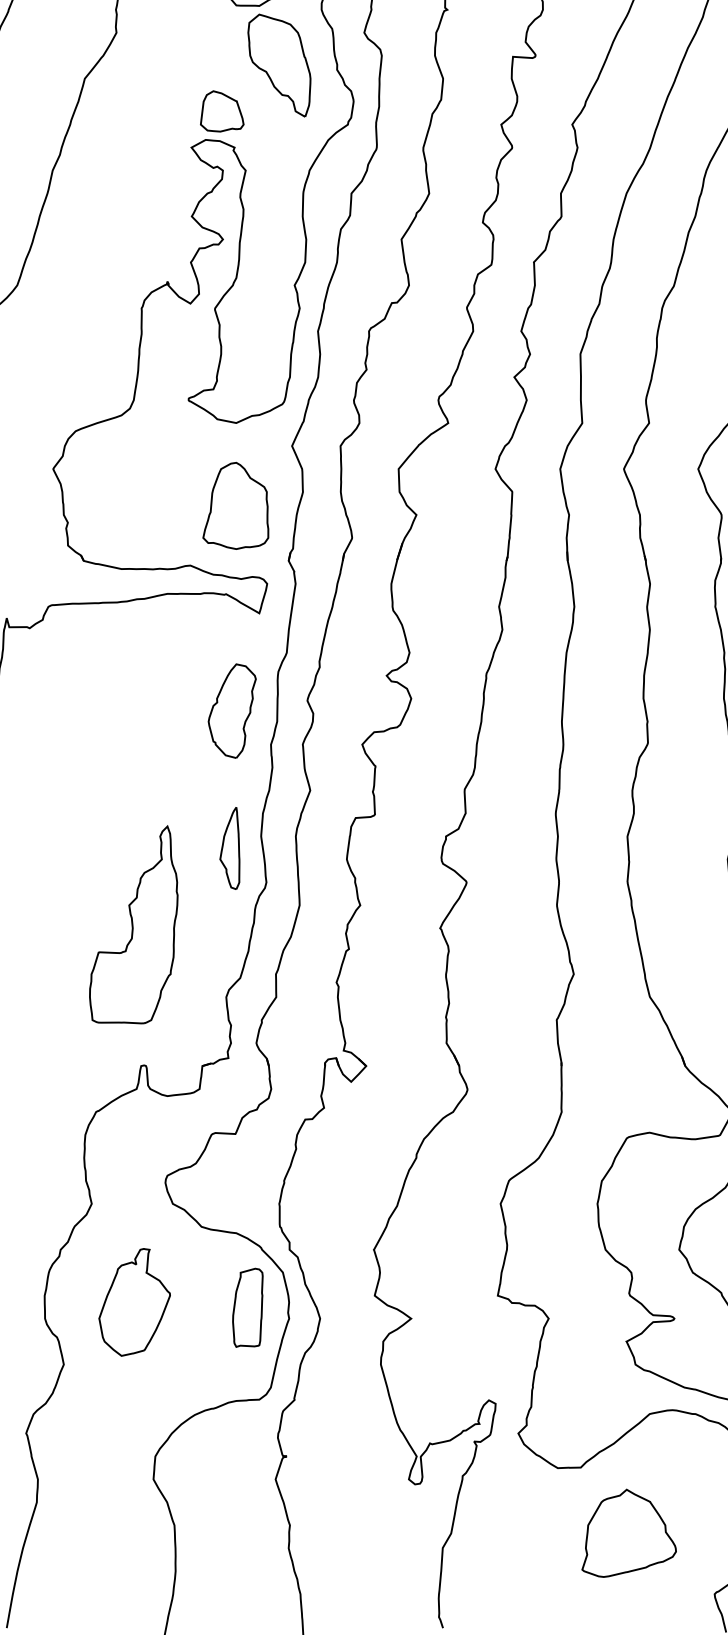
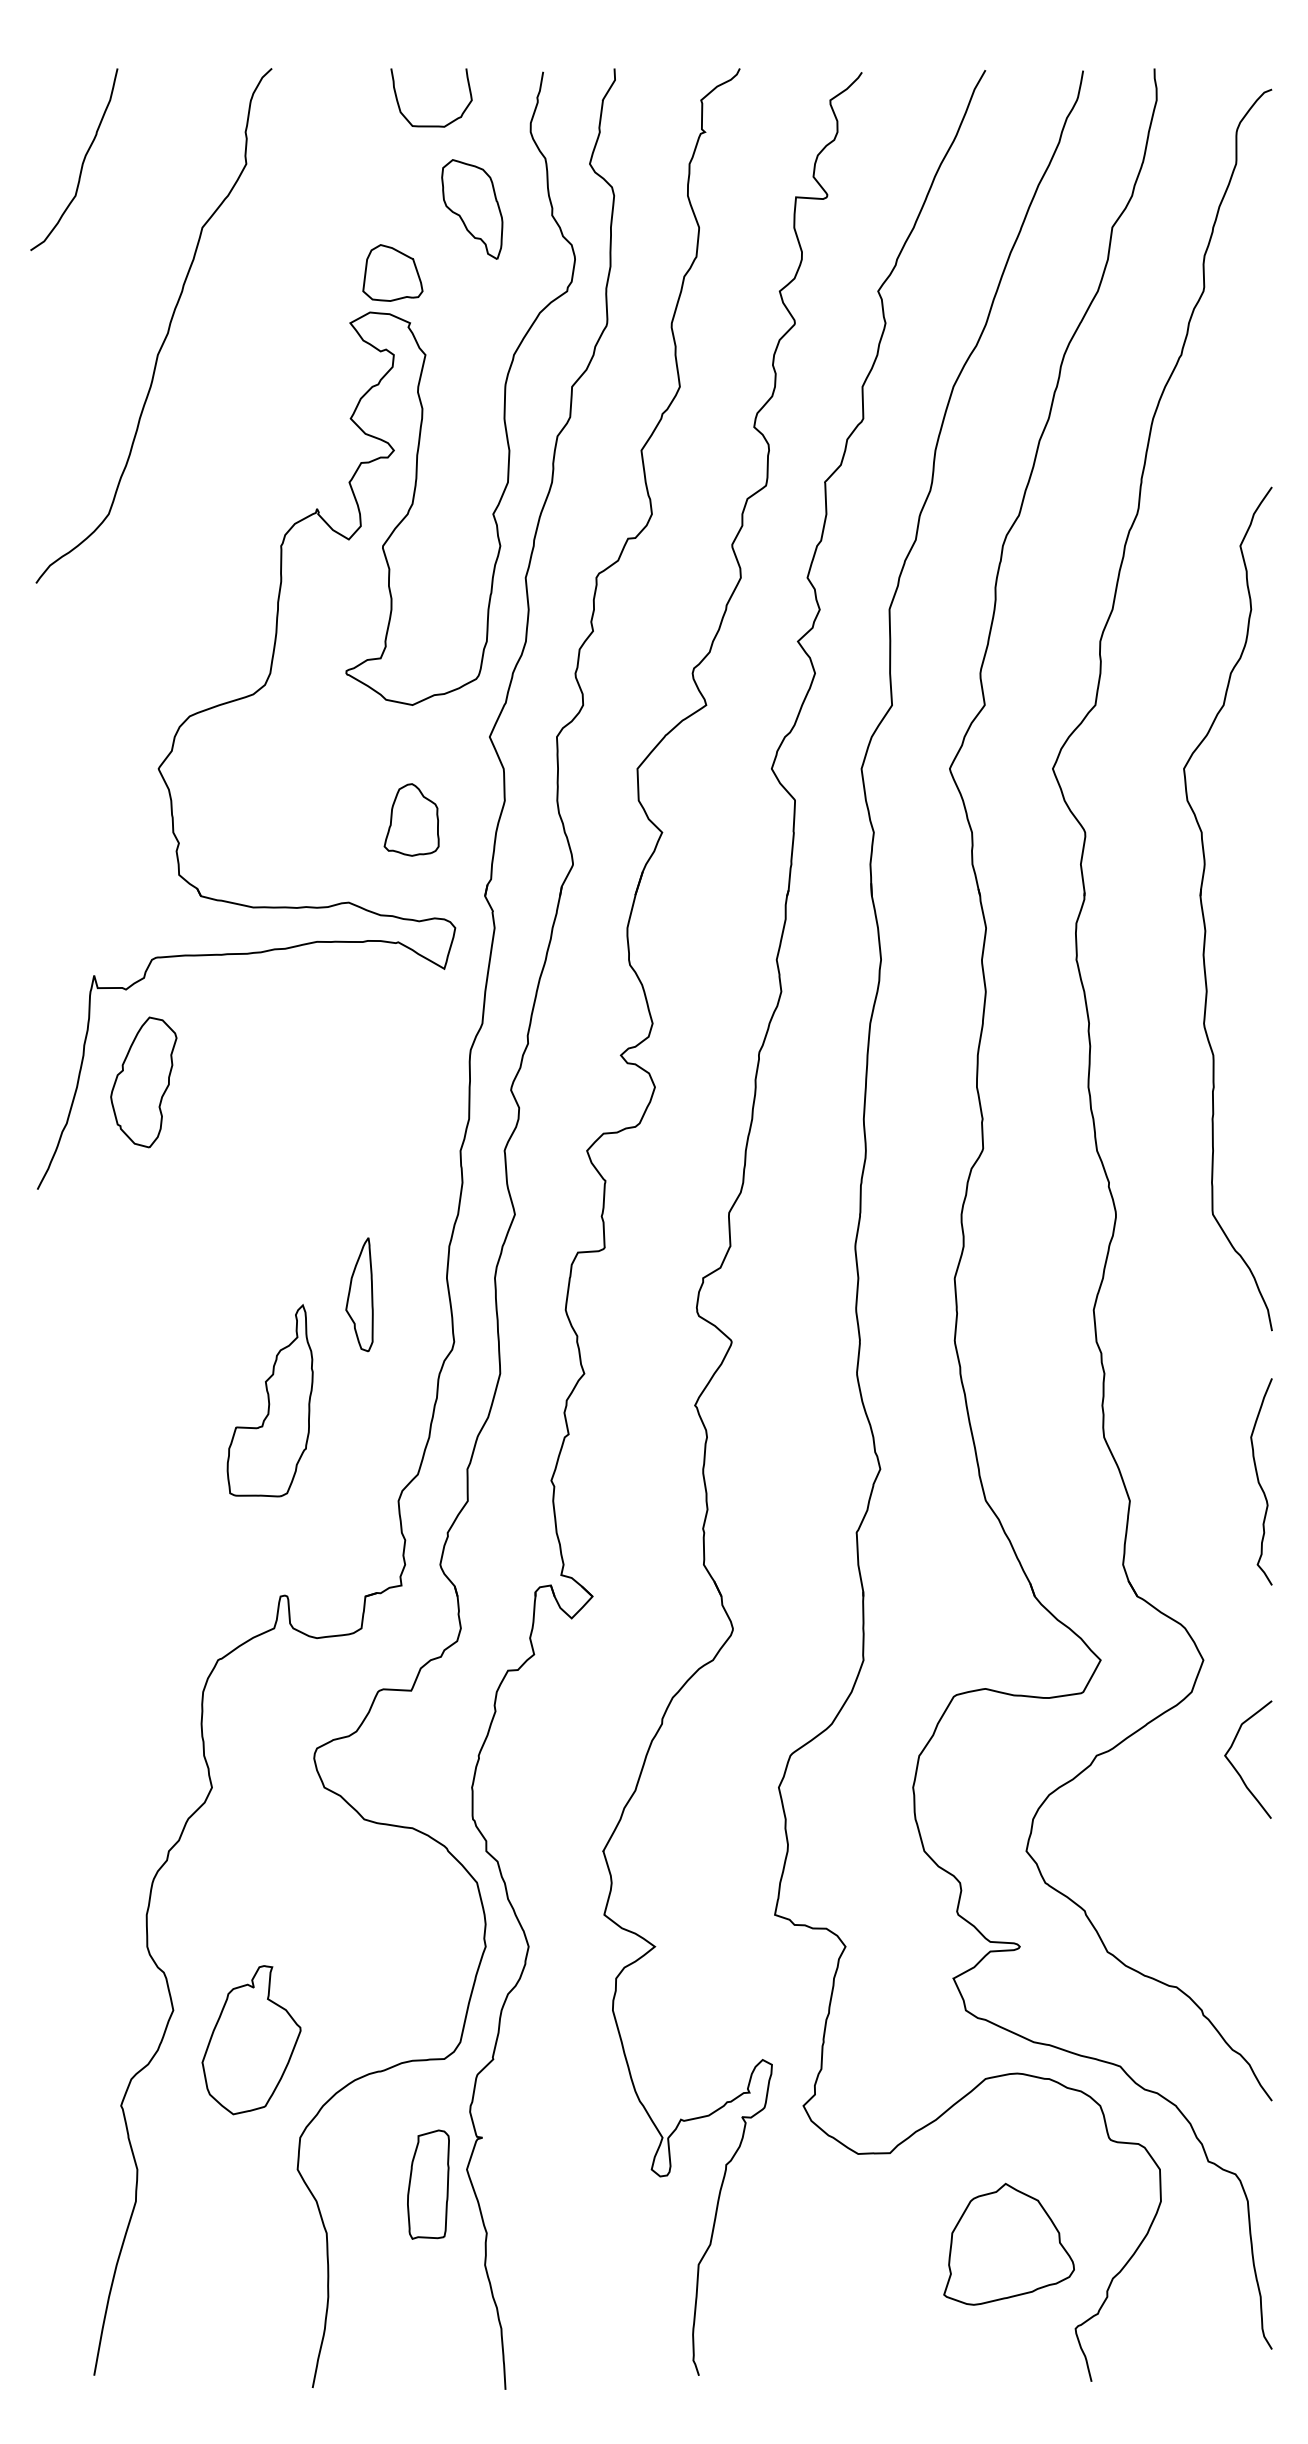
part: (279, 65) -> (472, 209), size x0.7
part: (235, 505) -> (411, 819), size x0.6
part: (232, 711) -> (143, 1082), moved
part: (229, 848) -> (359, 1294), moved
part: (133, 924) -> (269, 1400), size x0.7
part: (134, 1302) -> (251, 2040), moved
part: (247, 1307) -> (428, 2184), moved
part: (628, 1532) -> (1008, 2243), moved

